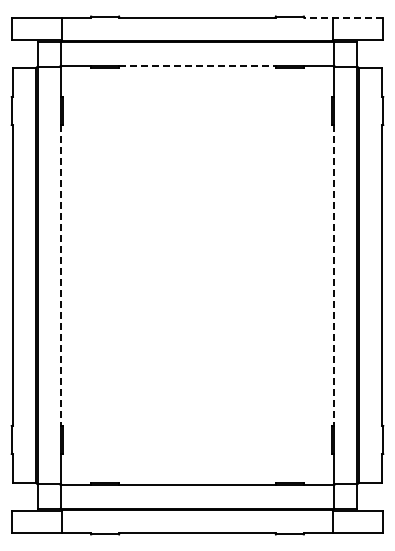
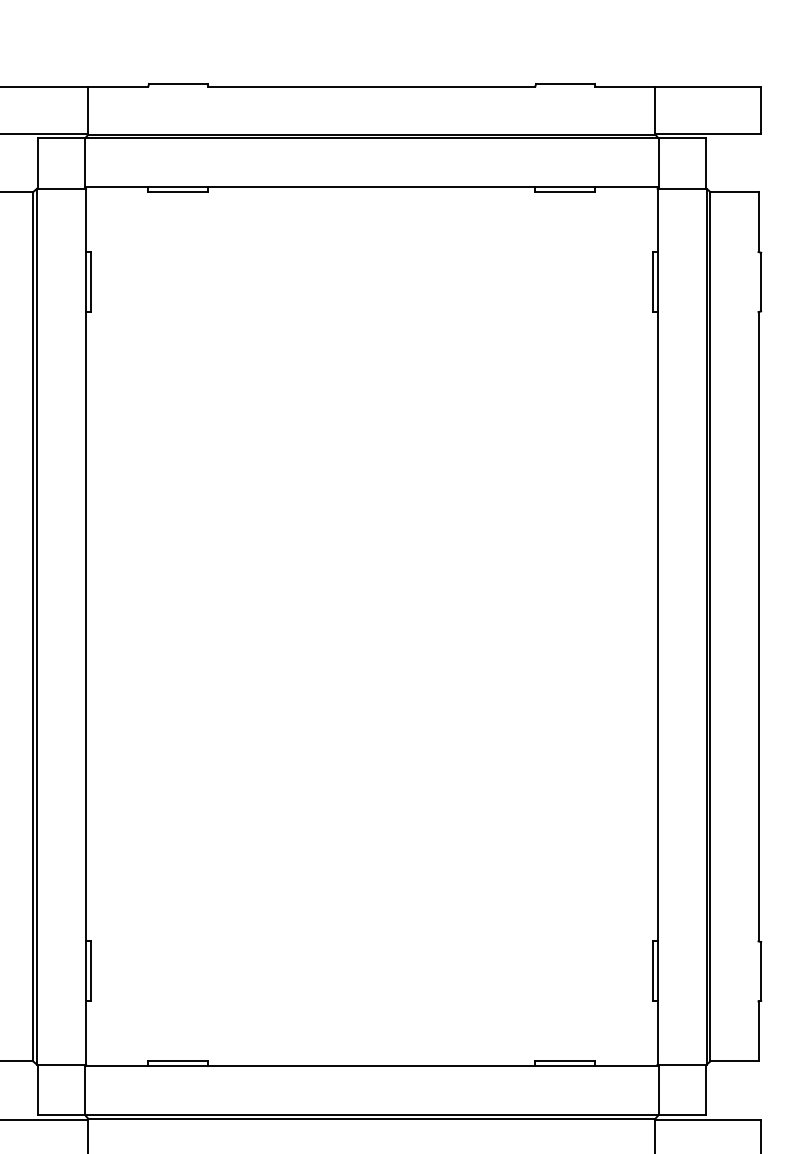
line: (343, 17) -> (677, 86), dashed -> solid
line: (197, 65) -> (371, 186), dashed -> solid
line: (61, 275) -> (86, 626), dashed -> solid
line: (333, 275) -> (656, 626), dashed -> solid

